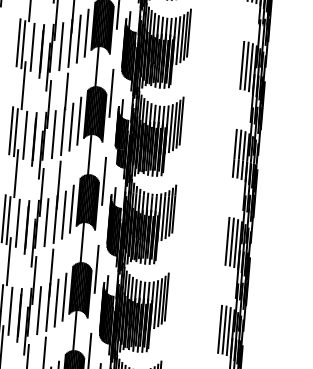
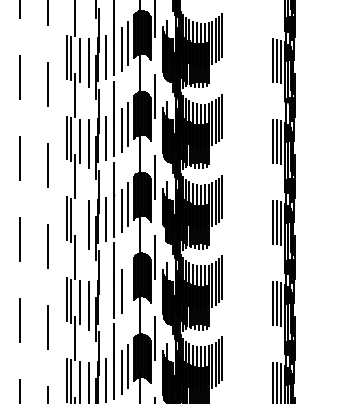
line: (24, 134) -> (79, 221), removed
line: (72, 208) -> (128, 285), removed
line: (46, 222) -> (106, 299), removed

